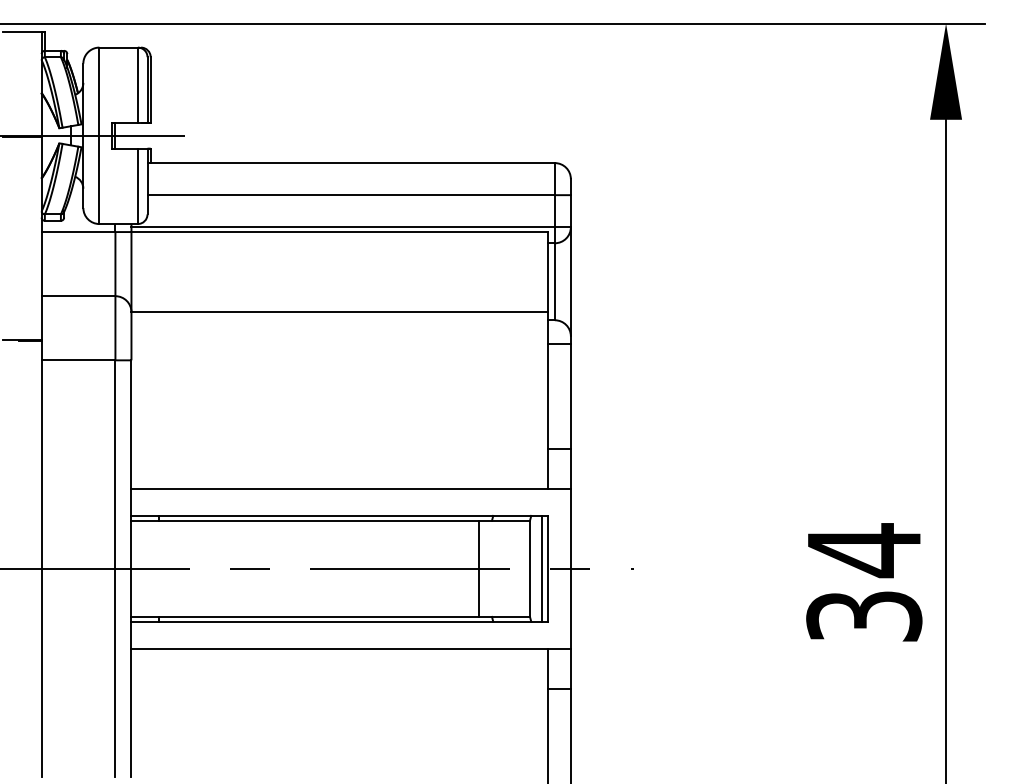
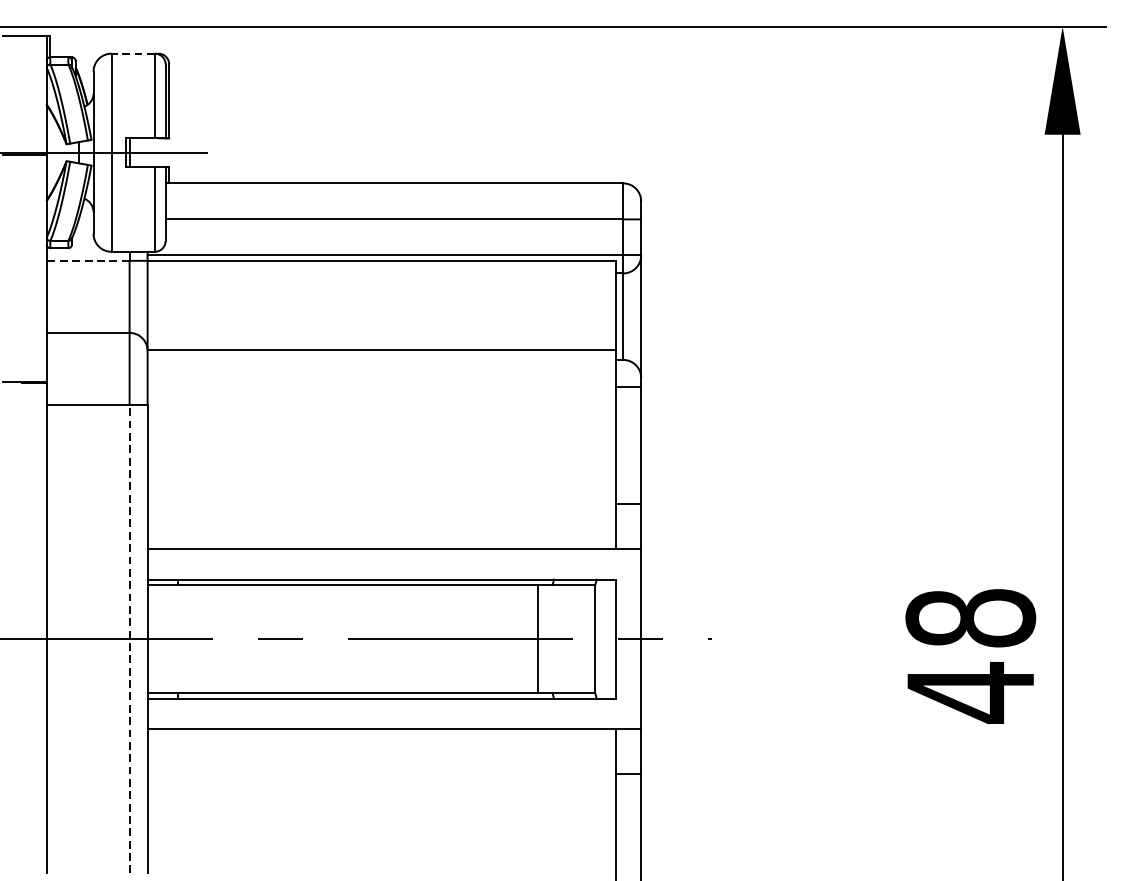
line: (118, 47) -> (133, 53), solid -> dashed
line: (78, 232) -> (88, 261), solid -> dashed
line: (115, 568) -> (129, 638), solid -> dashed
line: (542, 568) -> (609, 638), removed
text: (864, 583) -> (971, 655), 34 -> 48

